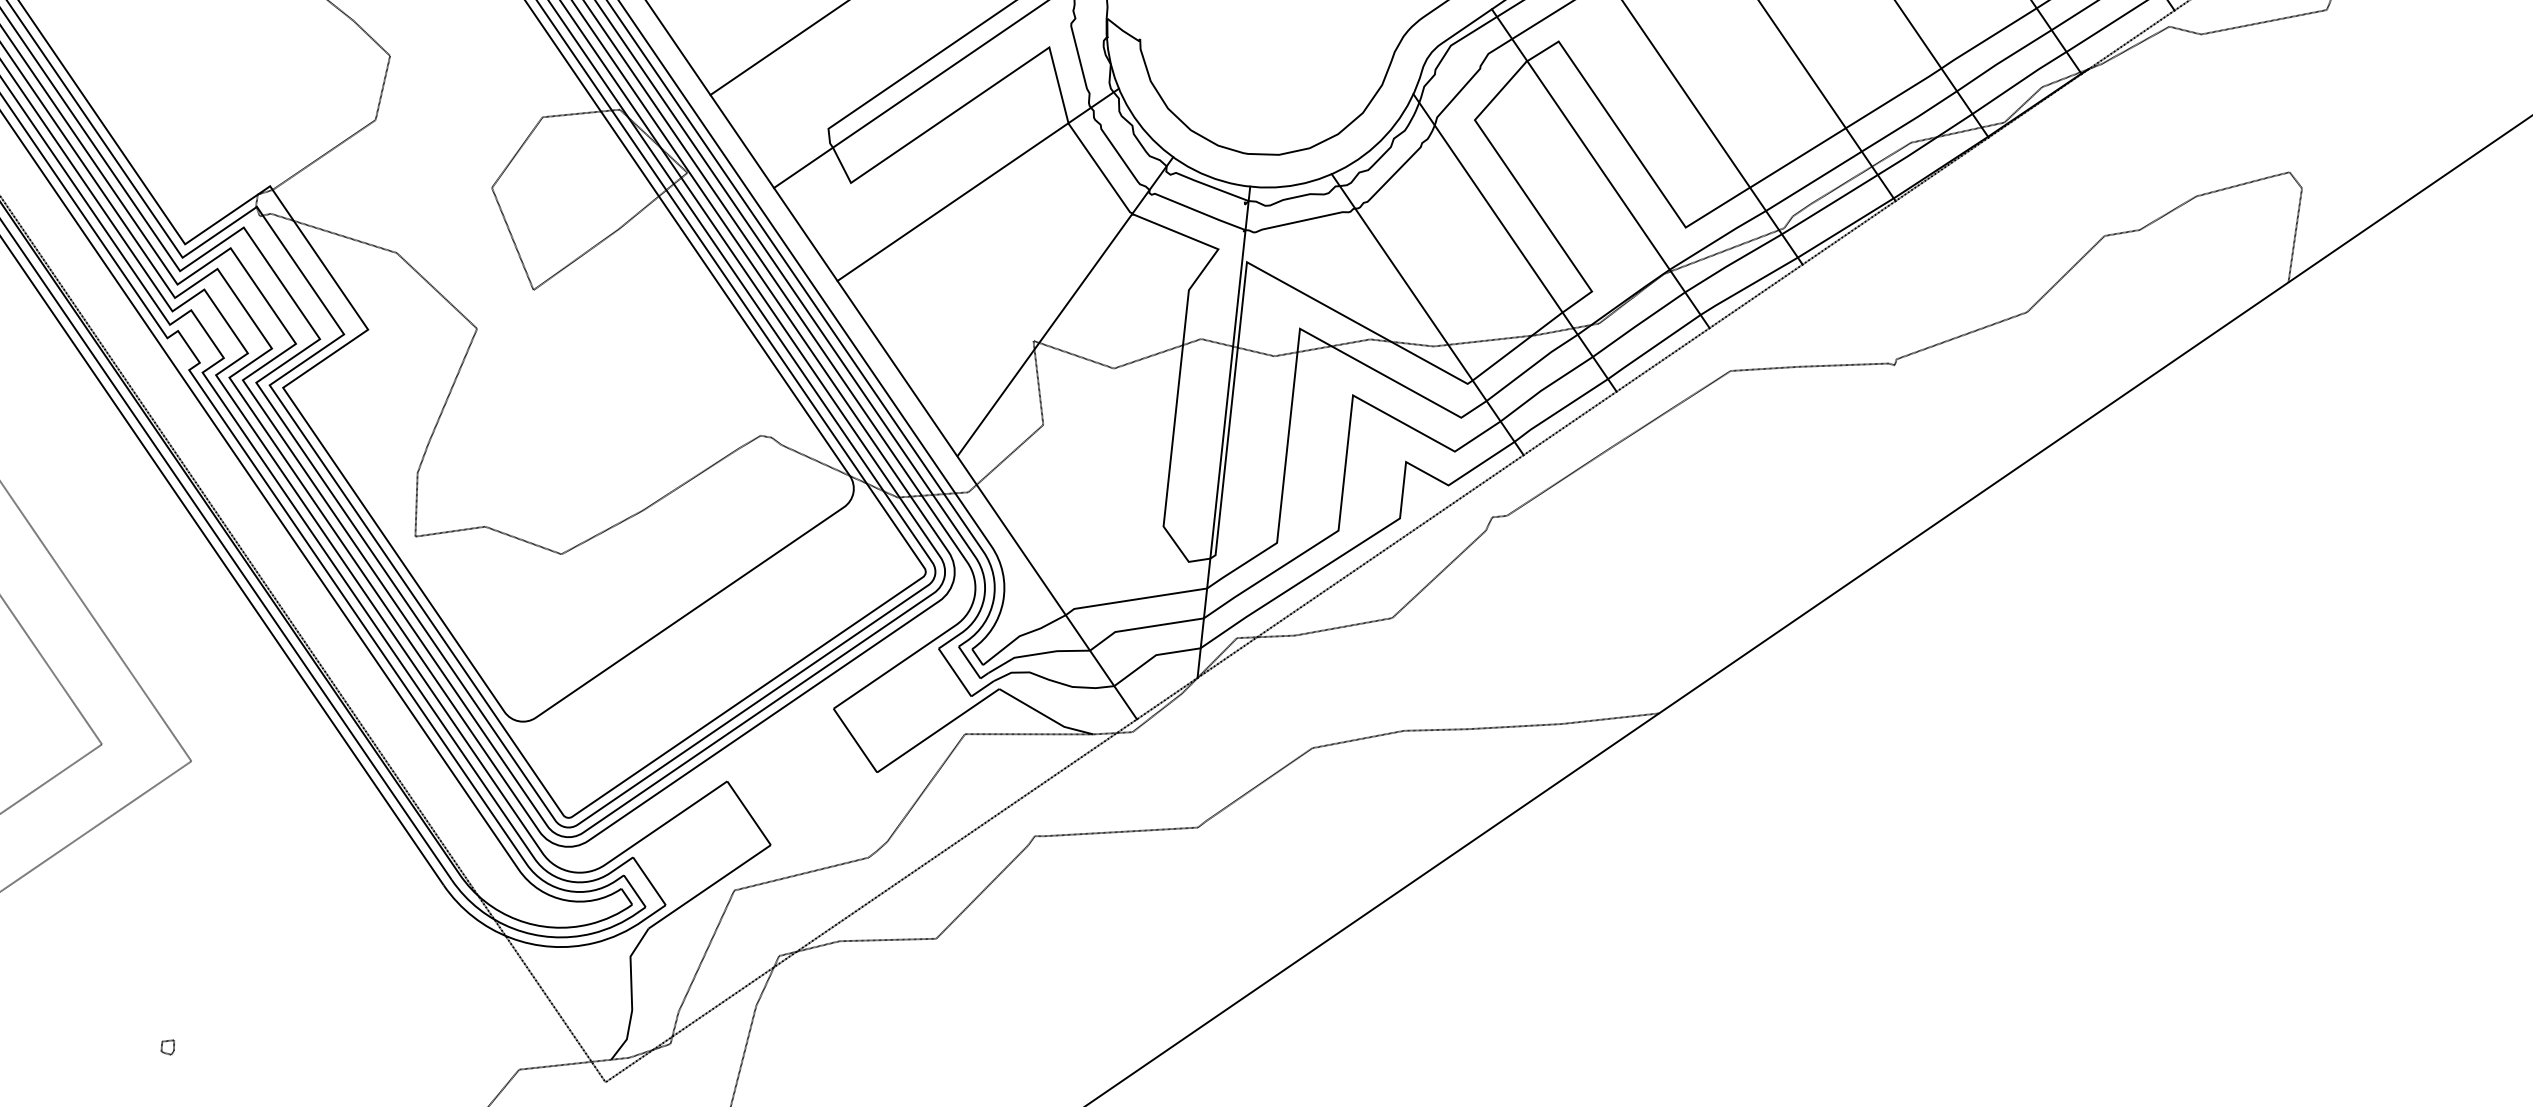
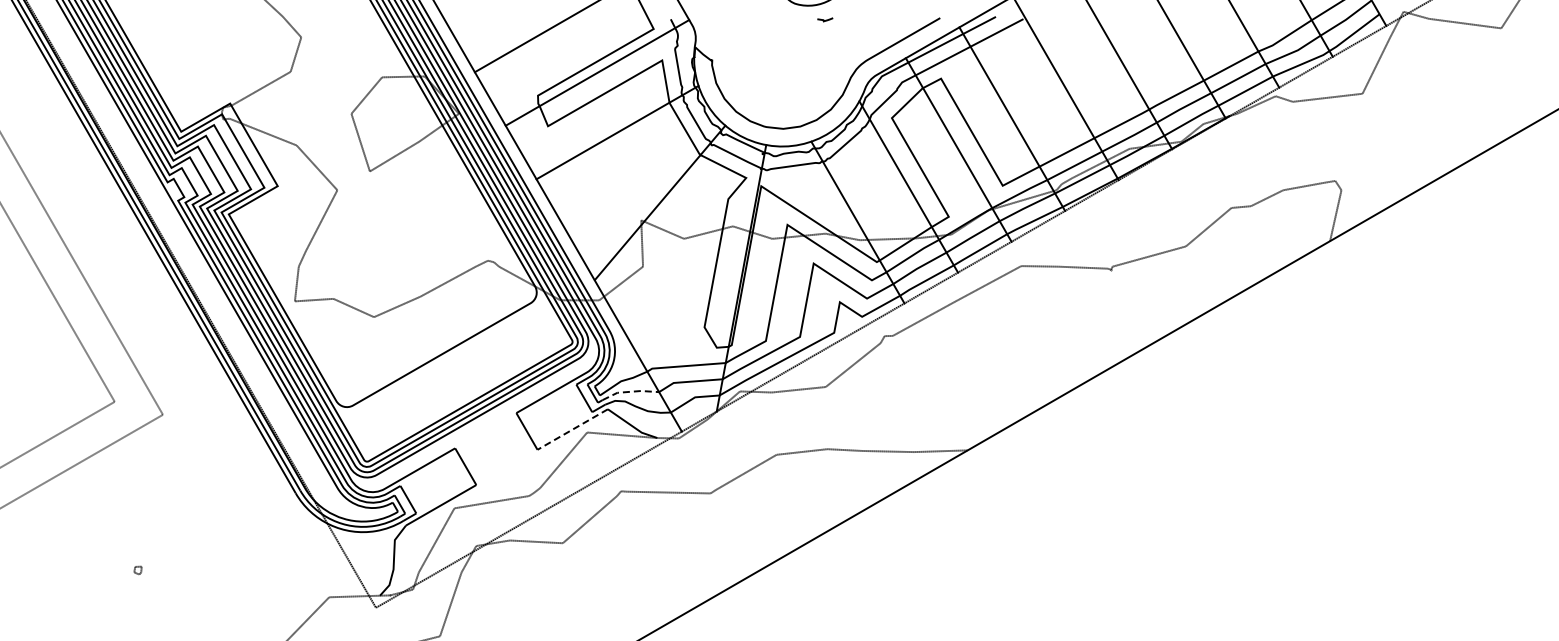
line: (1037, 653) -> (630, 391), solid -> dashed
line: (937, 730) -> (572, 429), solid -> dashed

